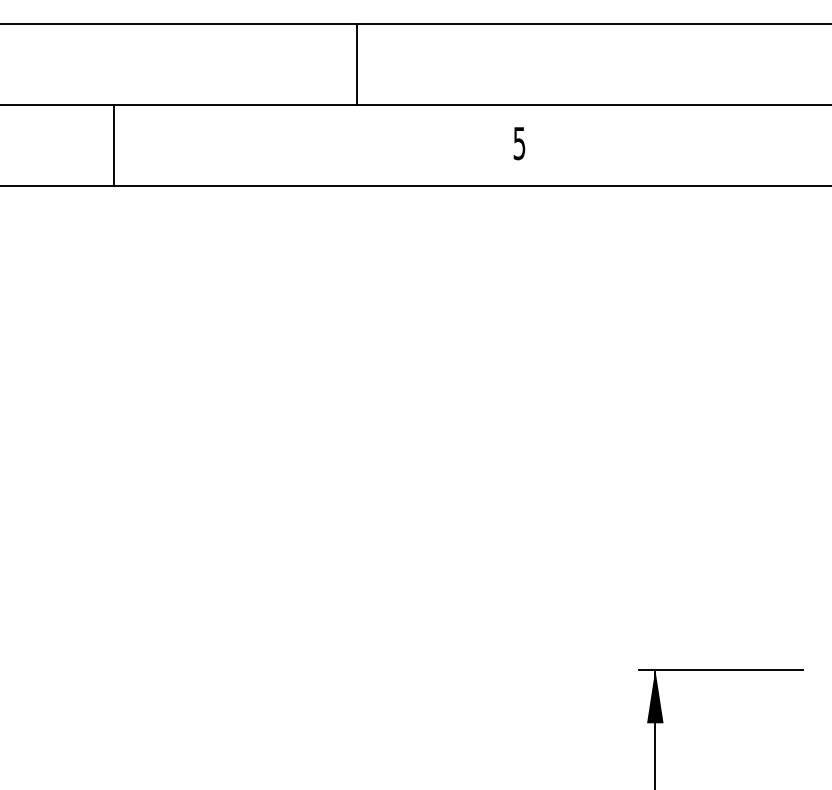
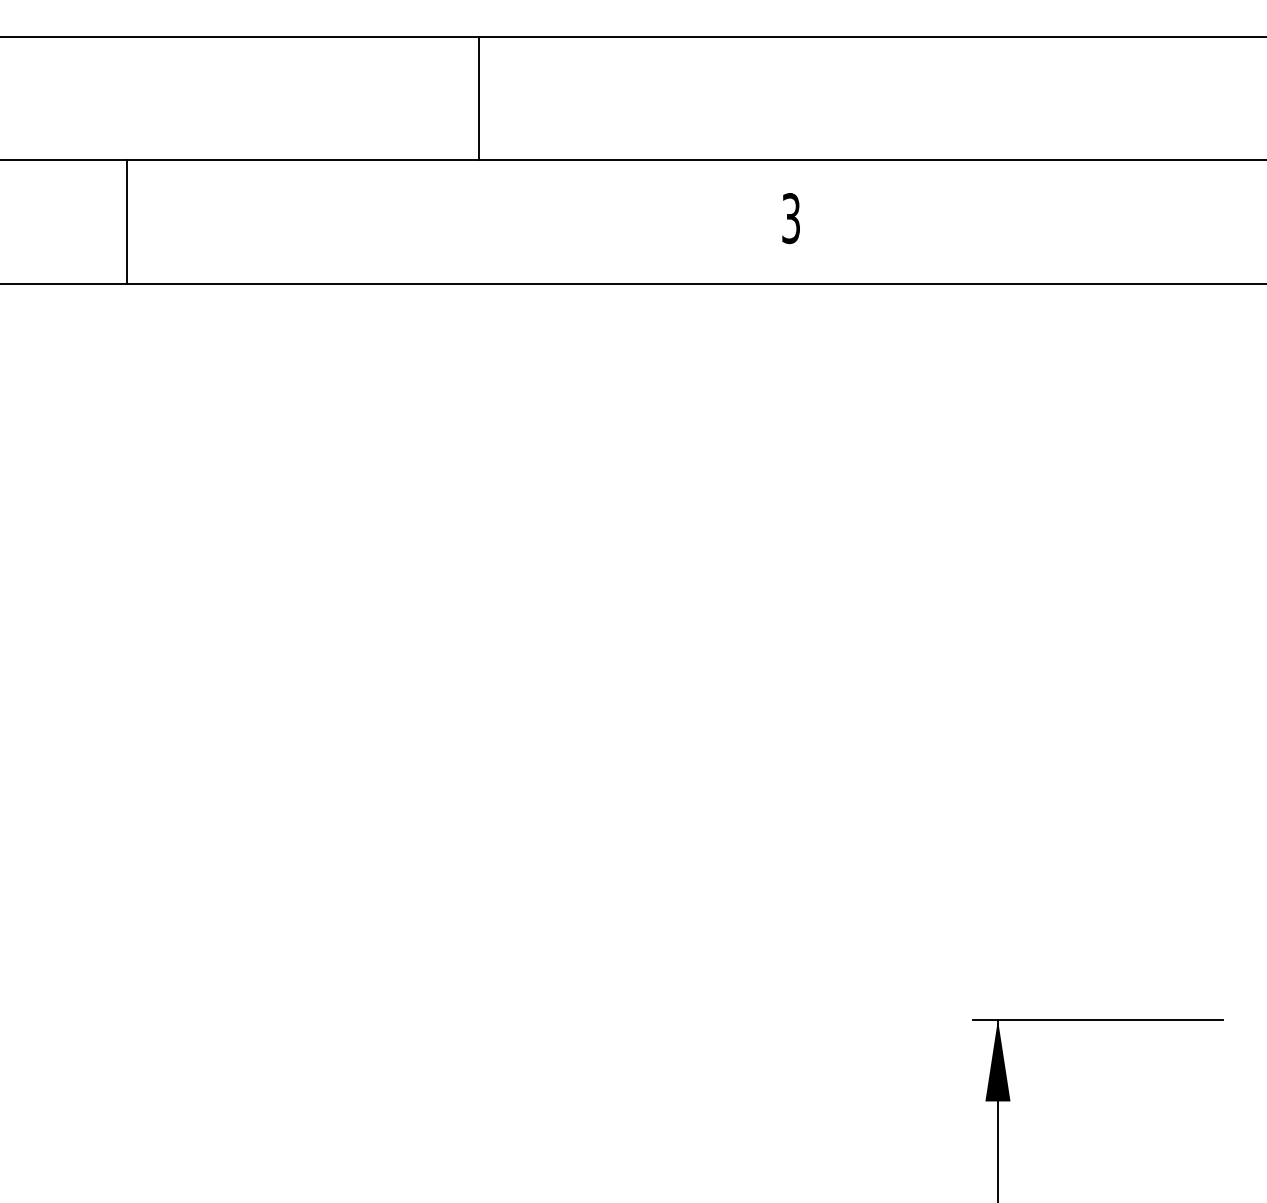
line: (356, 64) -> (478, 98), moved
text: (519, 142) -> (791, 216), 5 -> 3
line: (113, 145) -> (127, 221), moved

